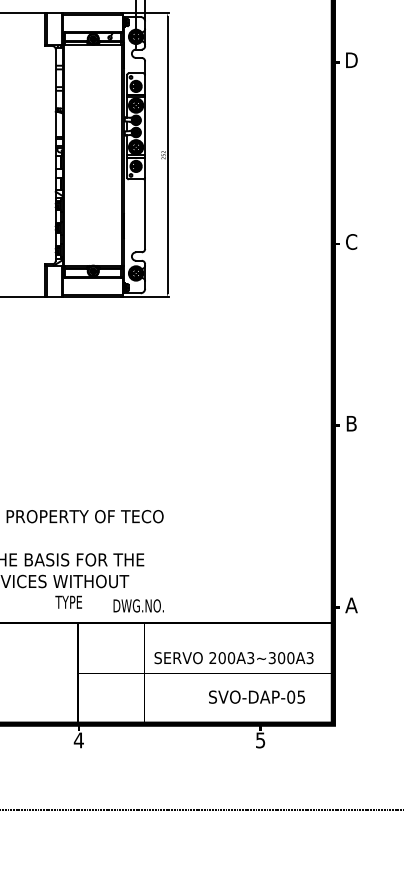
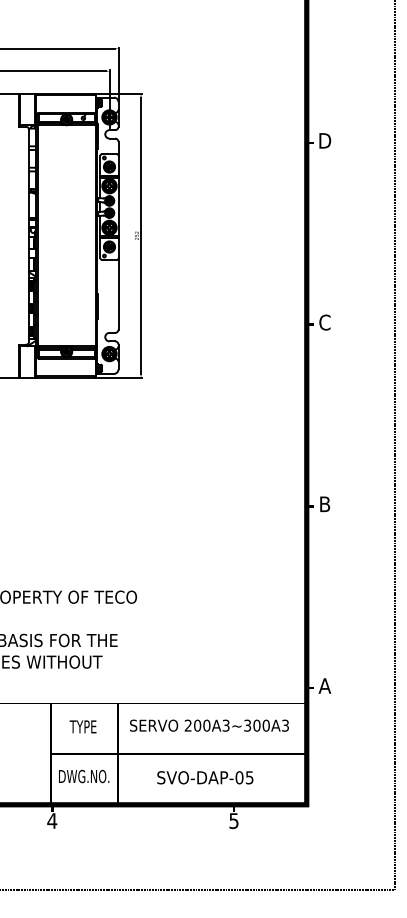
text: (68, 601) -> (82, 726), moved
text: (139, 605) -> (84, 776), moved
text: (234, 657) -> (209, 725), moved
text: (257, 696) -> (205, 777), moved

